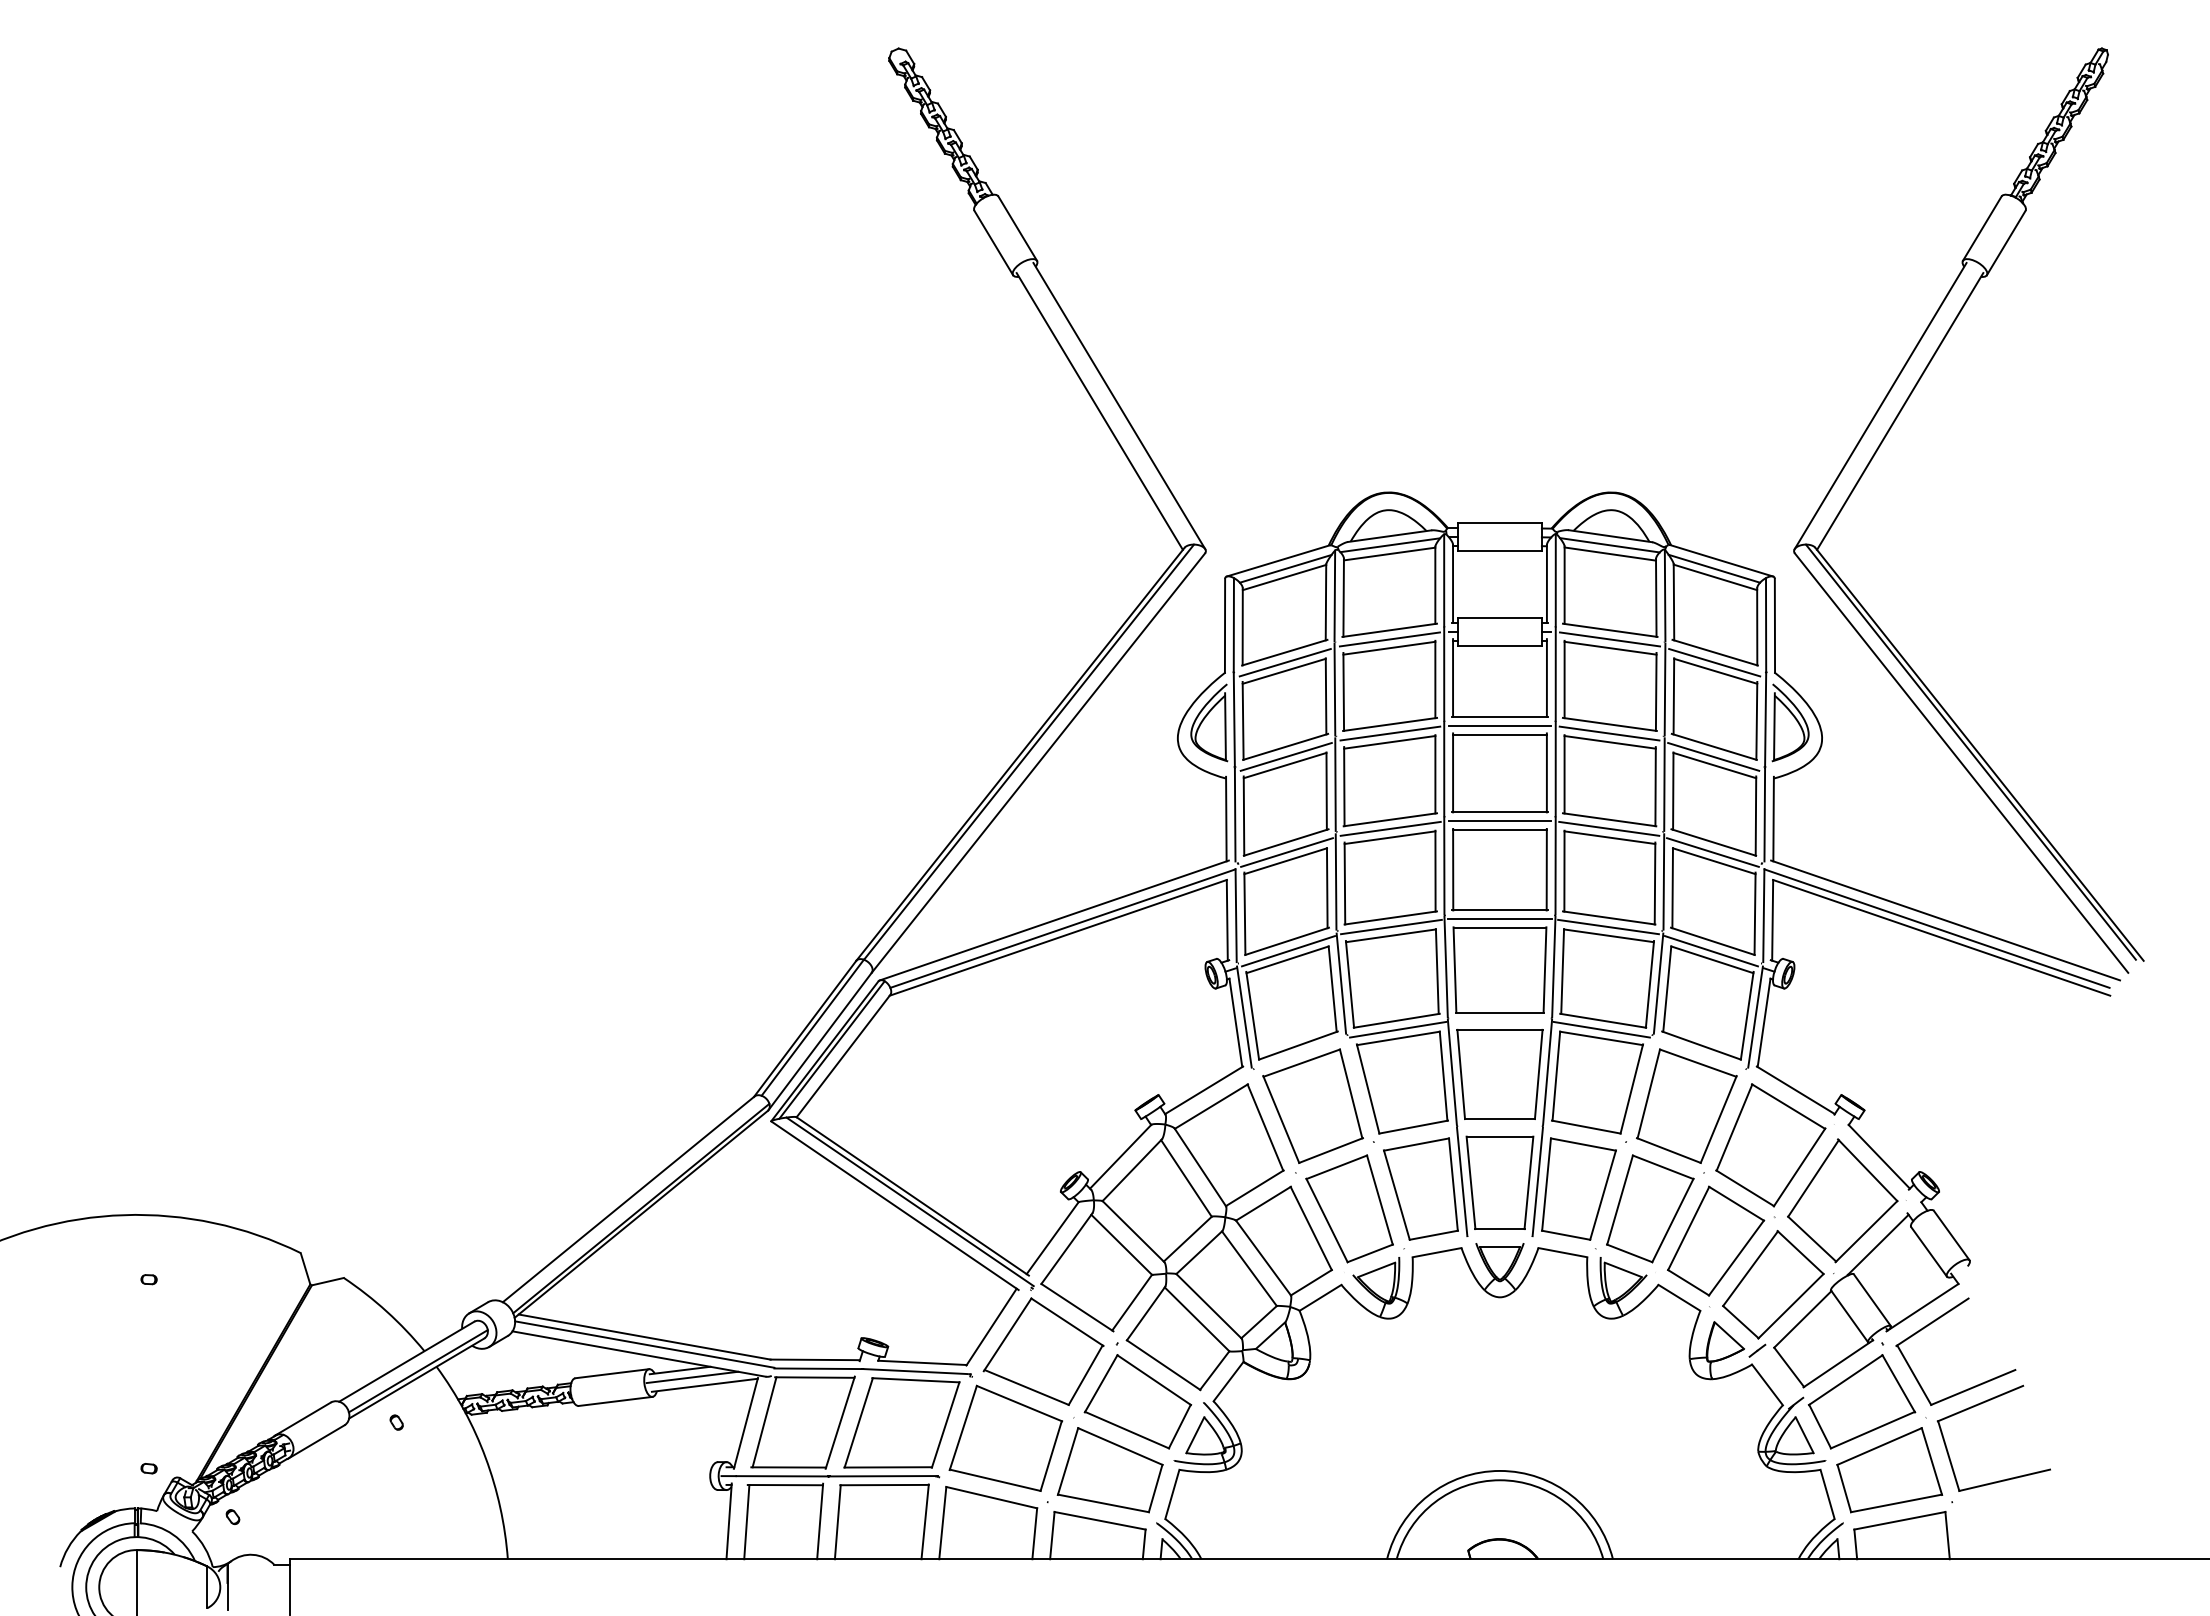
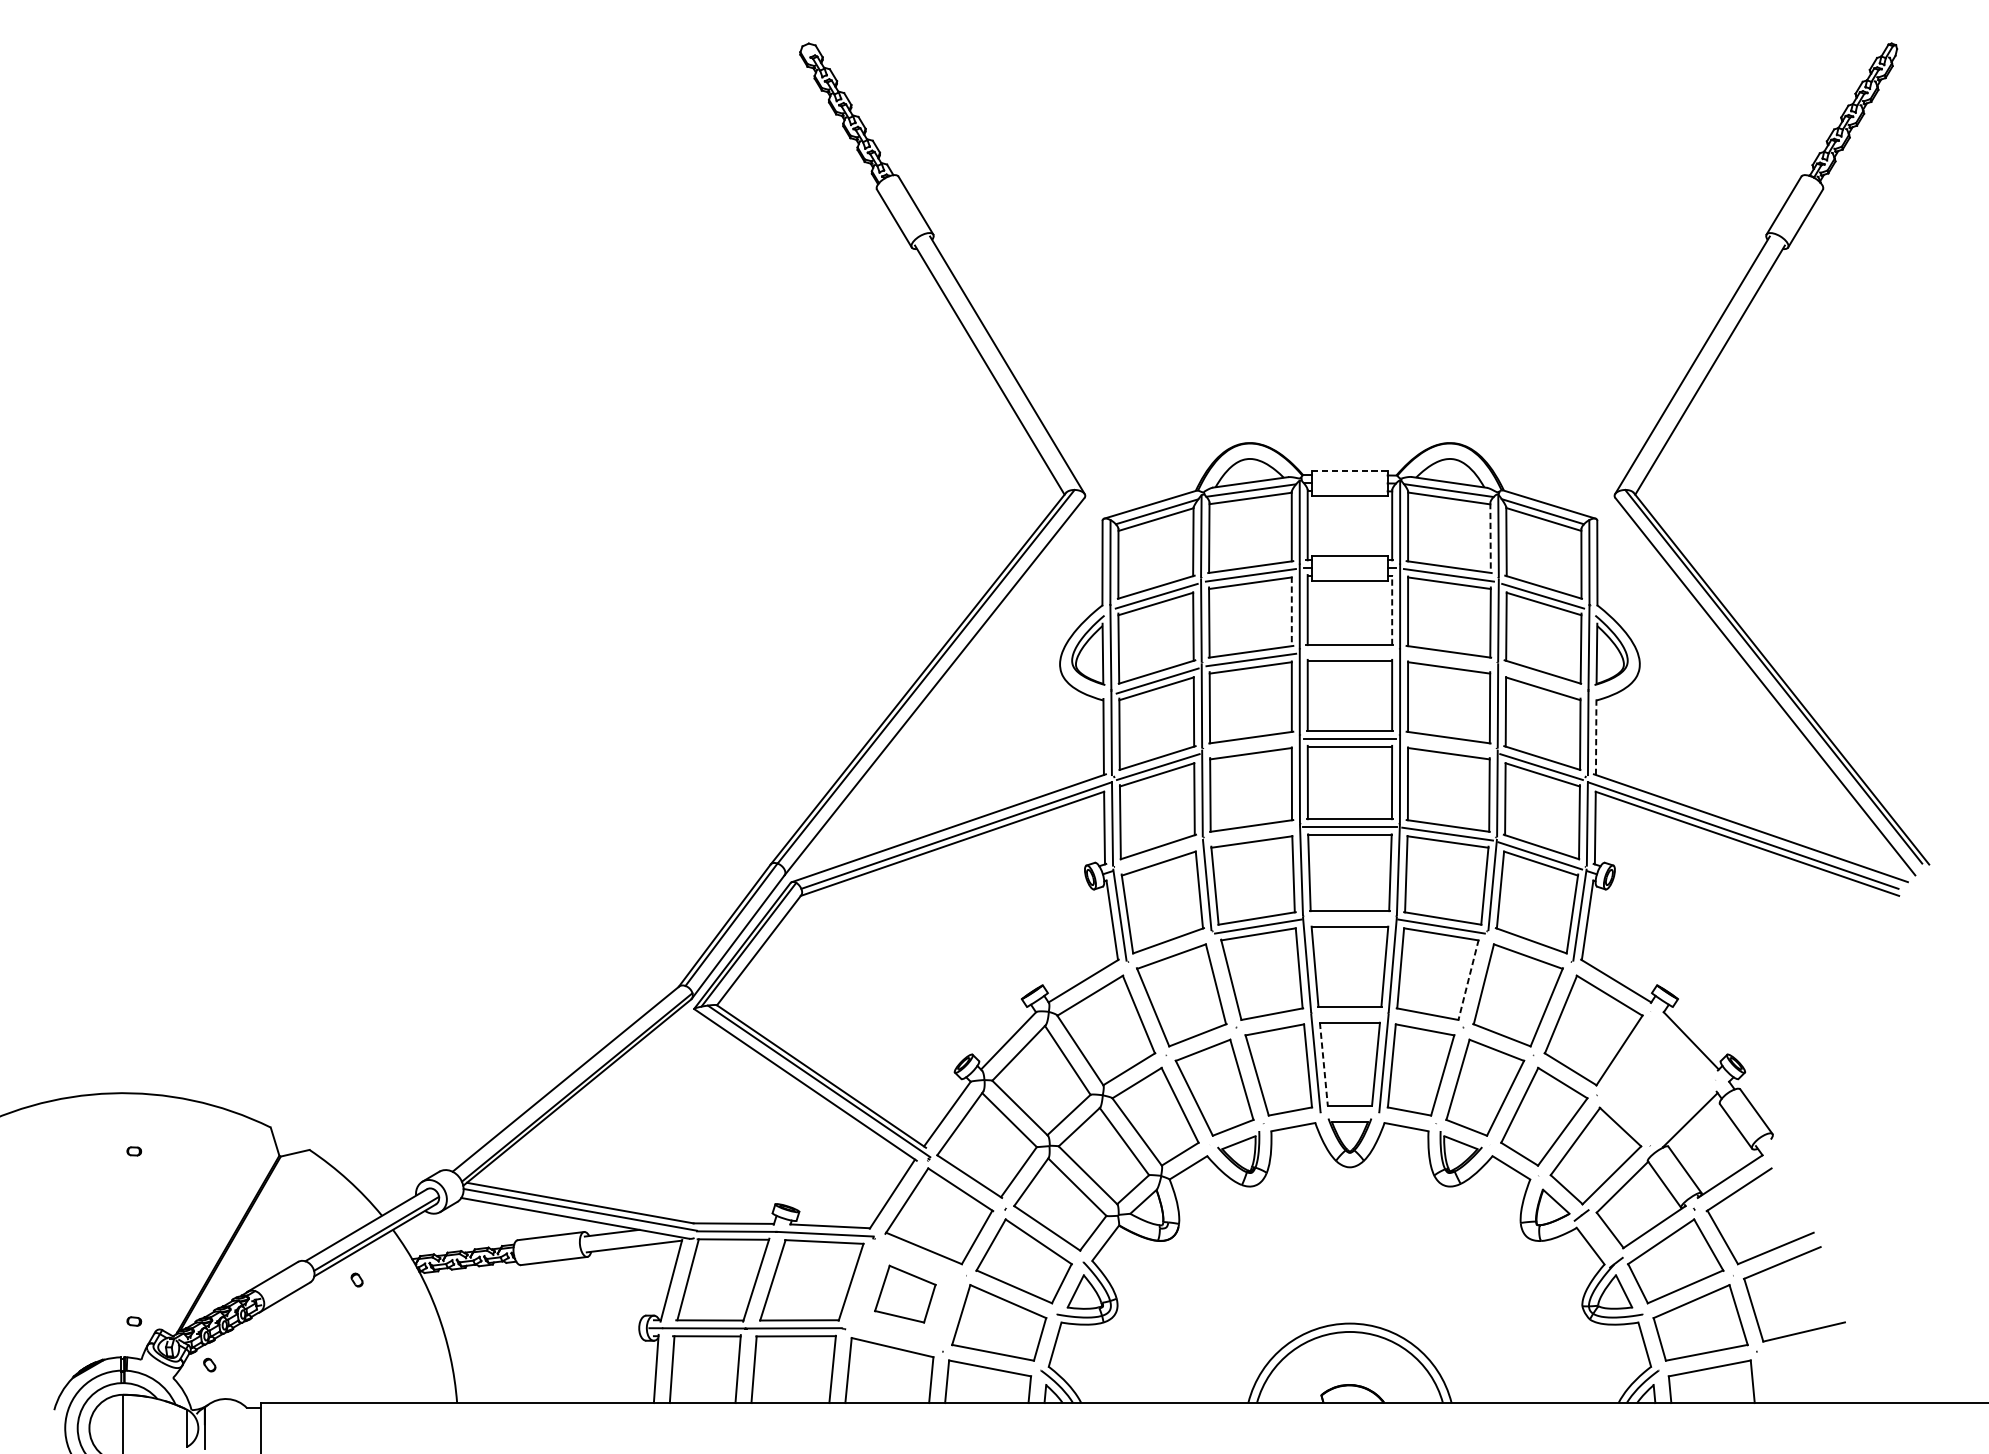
line: (1499, 523) -> (1349, 470), solid -> dashed
line: (1656, 597) -> (1490, 537), solid -> dashed
line: (1546, 678) -> (1391, 610), solid -> dashed
line: (1435, 679) -> (1291, 611), solid -> dashed
line: (1499, 725) -> (1349, 652), removed
line: (1609, 733) -> (1448, 659), removed
line: (1713, 756) -> (1542, 680), removed
line: (1773, 818) -> (1596, 736), solid -> dashed
line: (1390, 828) -> (1251, 745), removed
line: (1609, 828) -> (1448, 745), removed
line: (1391, 926) -> (1252, 833), removed
line: (1288, 951) -> (1159, 856), removed
line: (1631, 1088) -> (1468, 979), solid -> dashed
line: (1471, 1183) -> (1324, 1064), solid -> dashed
part: (1842, 1200) -> (1658, 1080), removed
line: (692, 1377) -> (623, 1239), removed
part: (1005, 1437) -> (904, 1293), size x0.6

